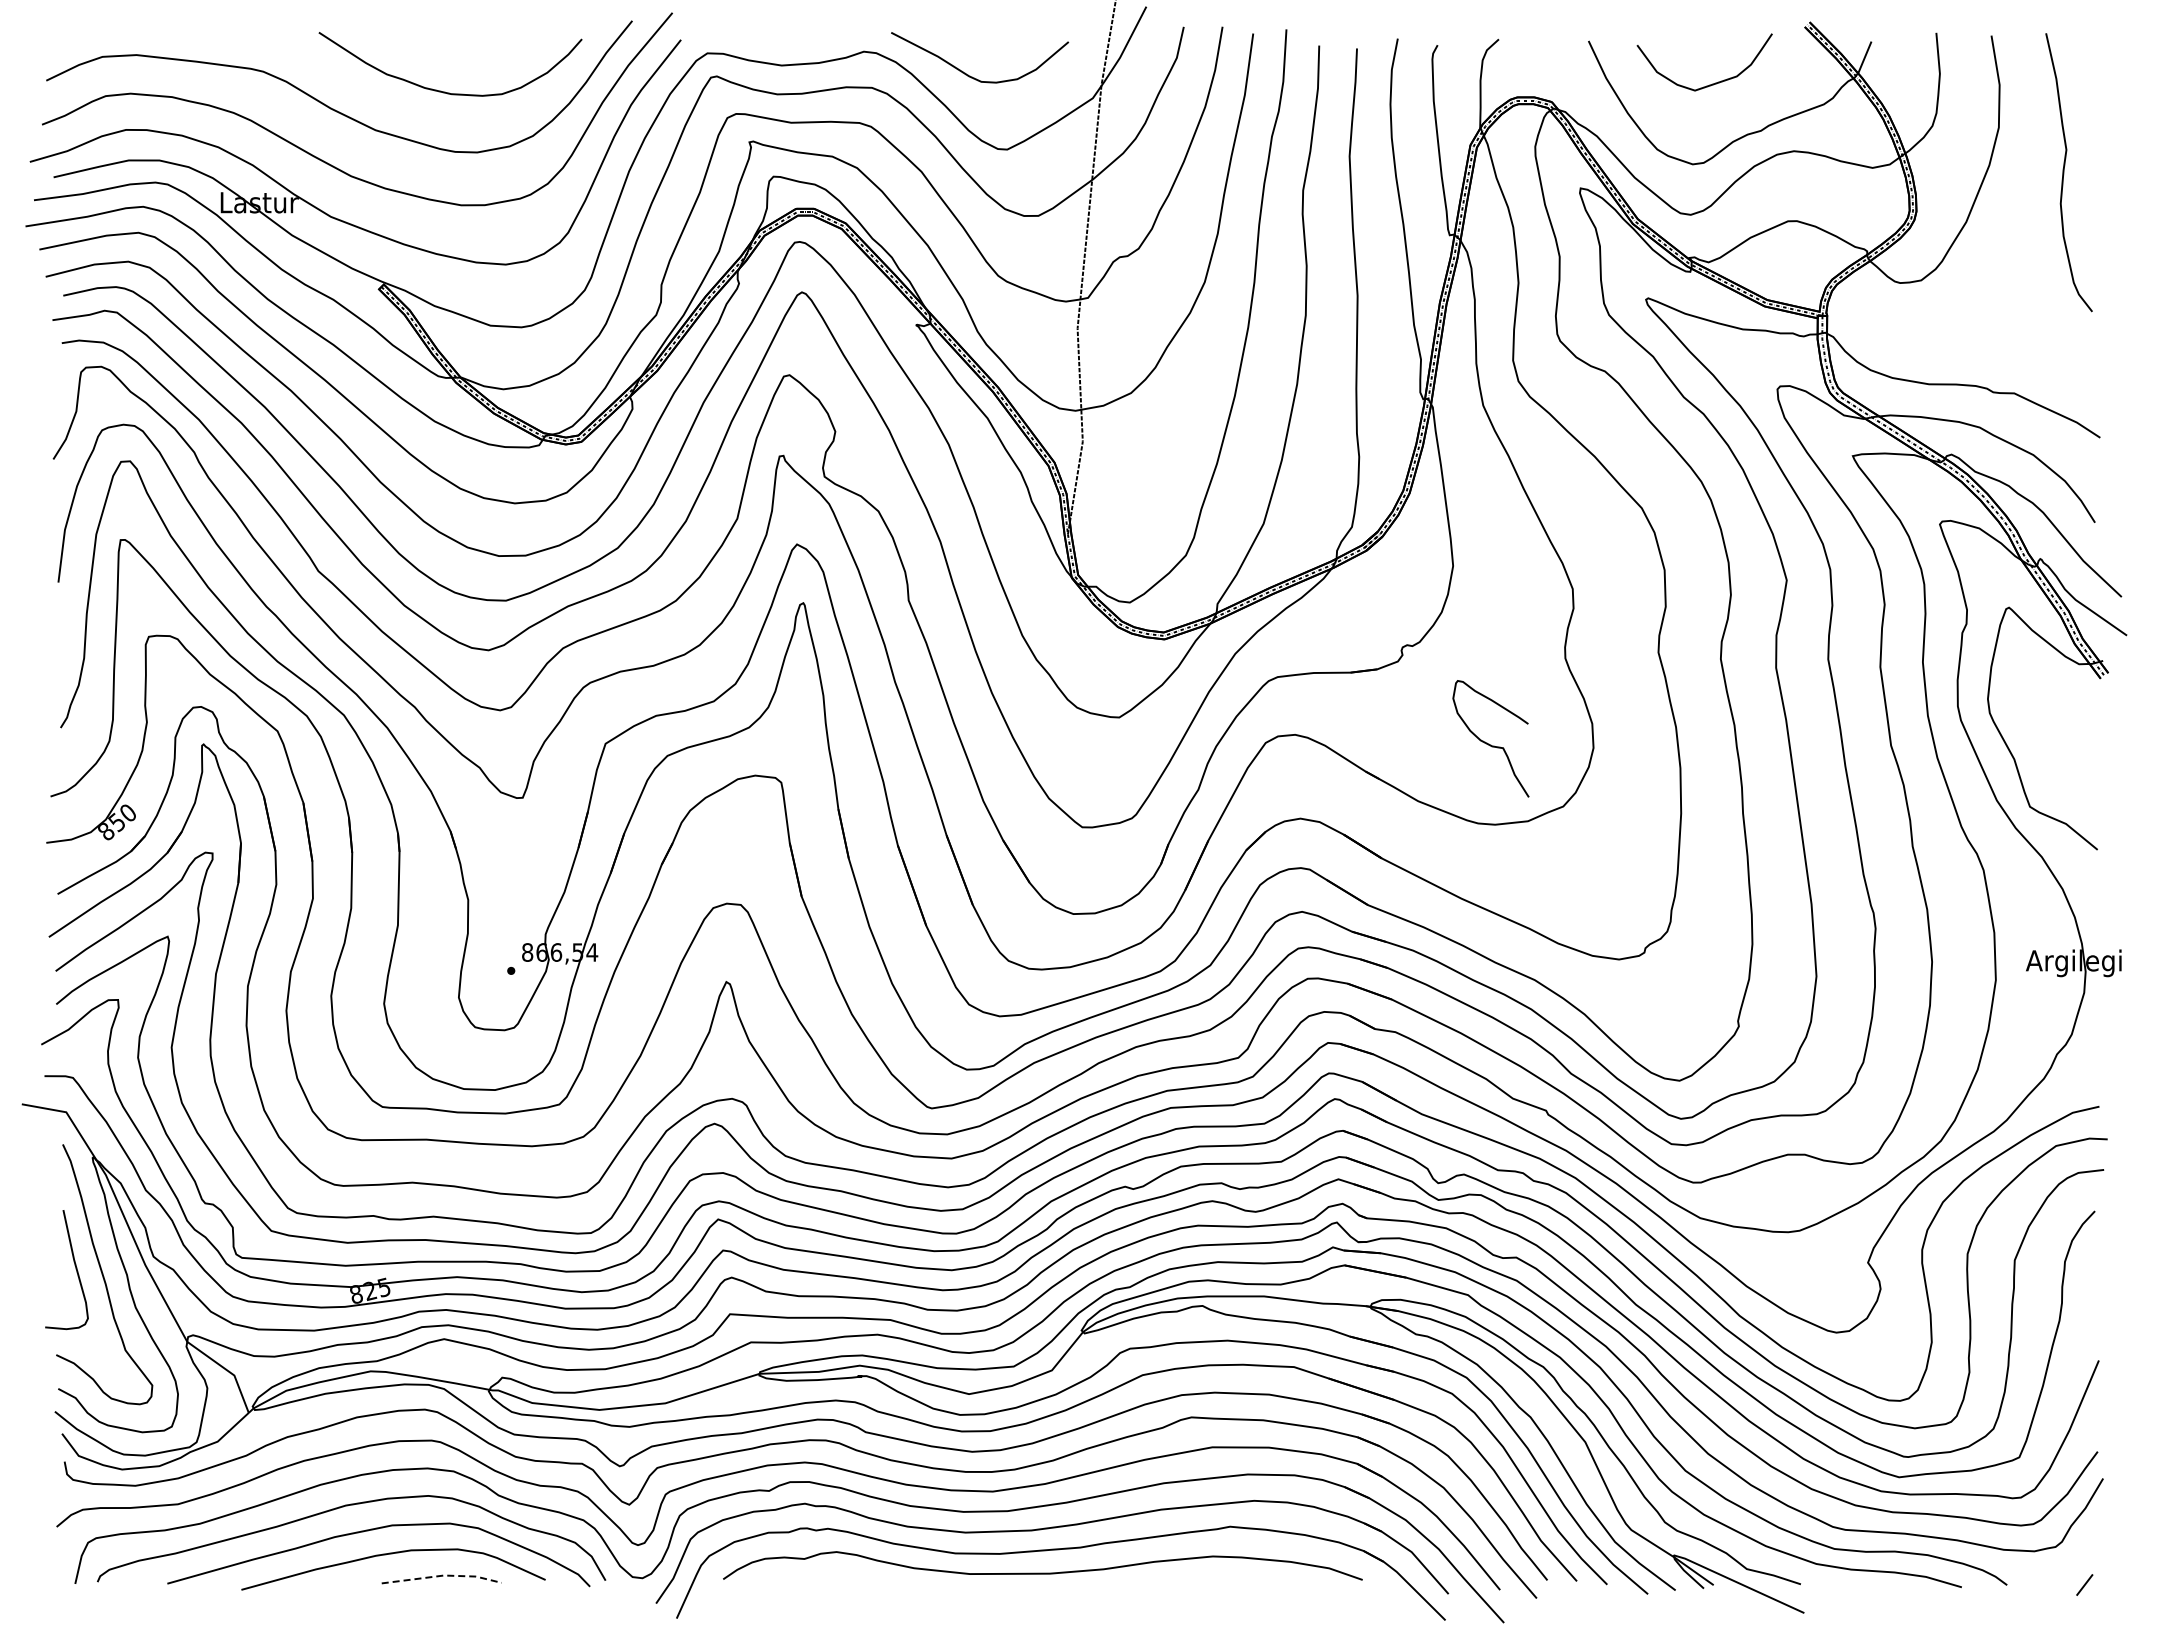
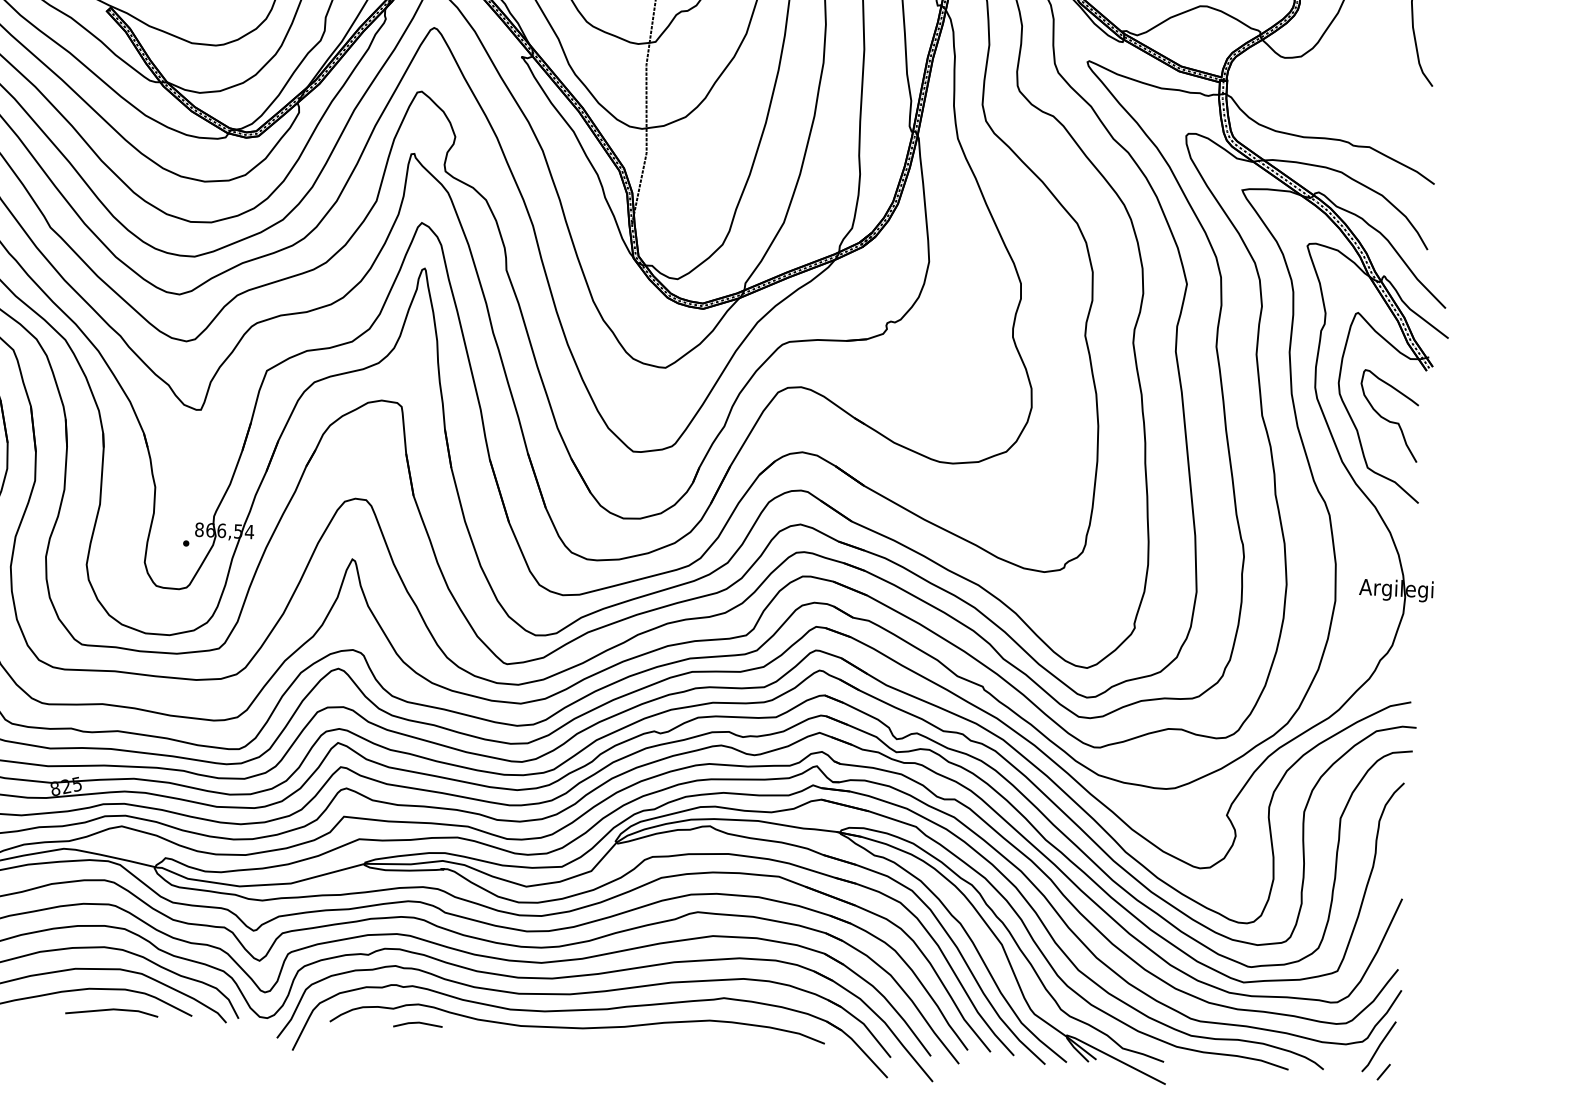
curve: (1487, 742) -> (1386, 418), moved
line: (2077, 1552) -> (1379, 1046), added
line: (443, 1575) -> (113, 1009), dashed -> solid
line: (836, 1576) -> (417, 1023), added

